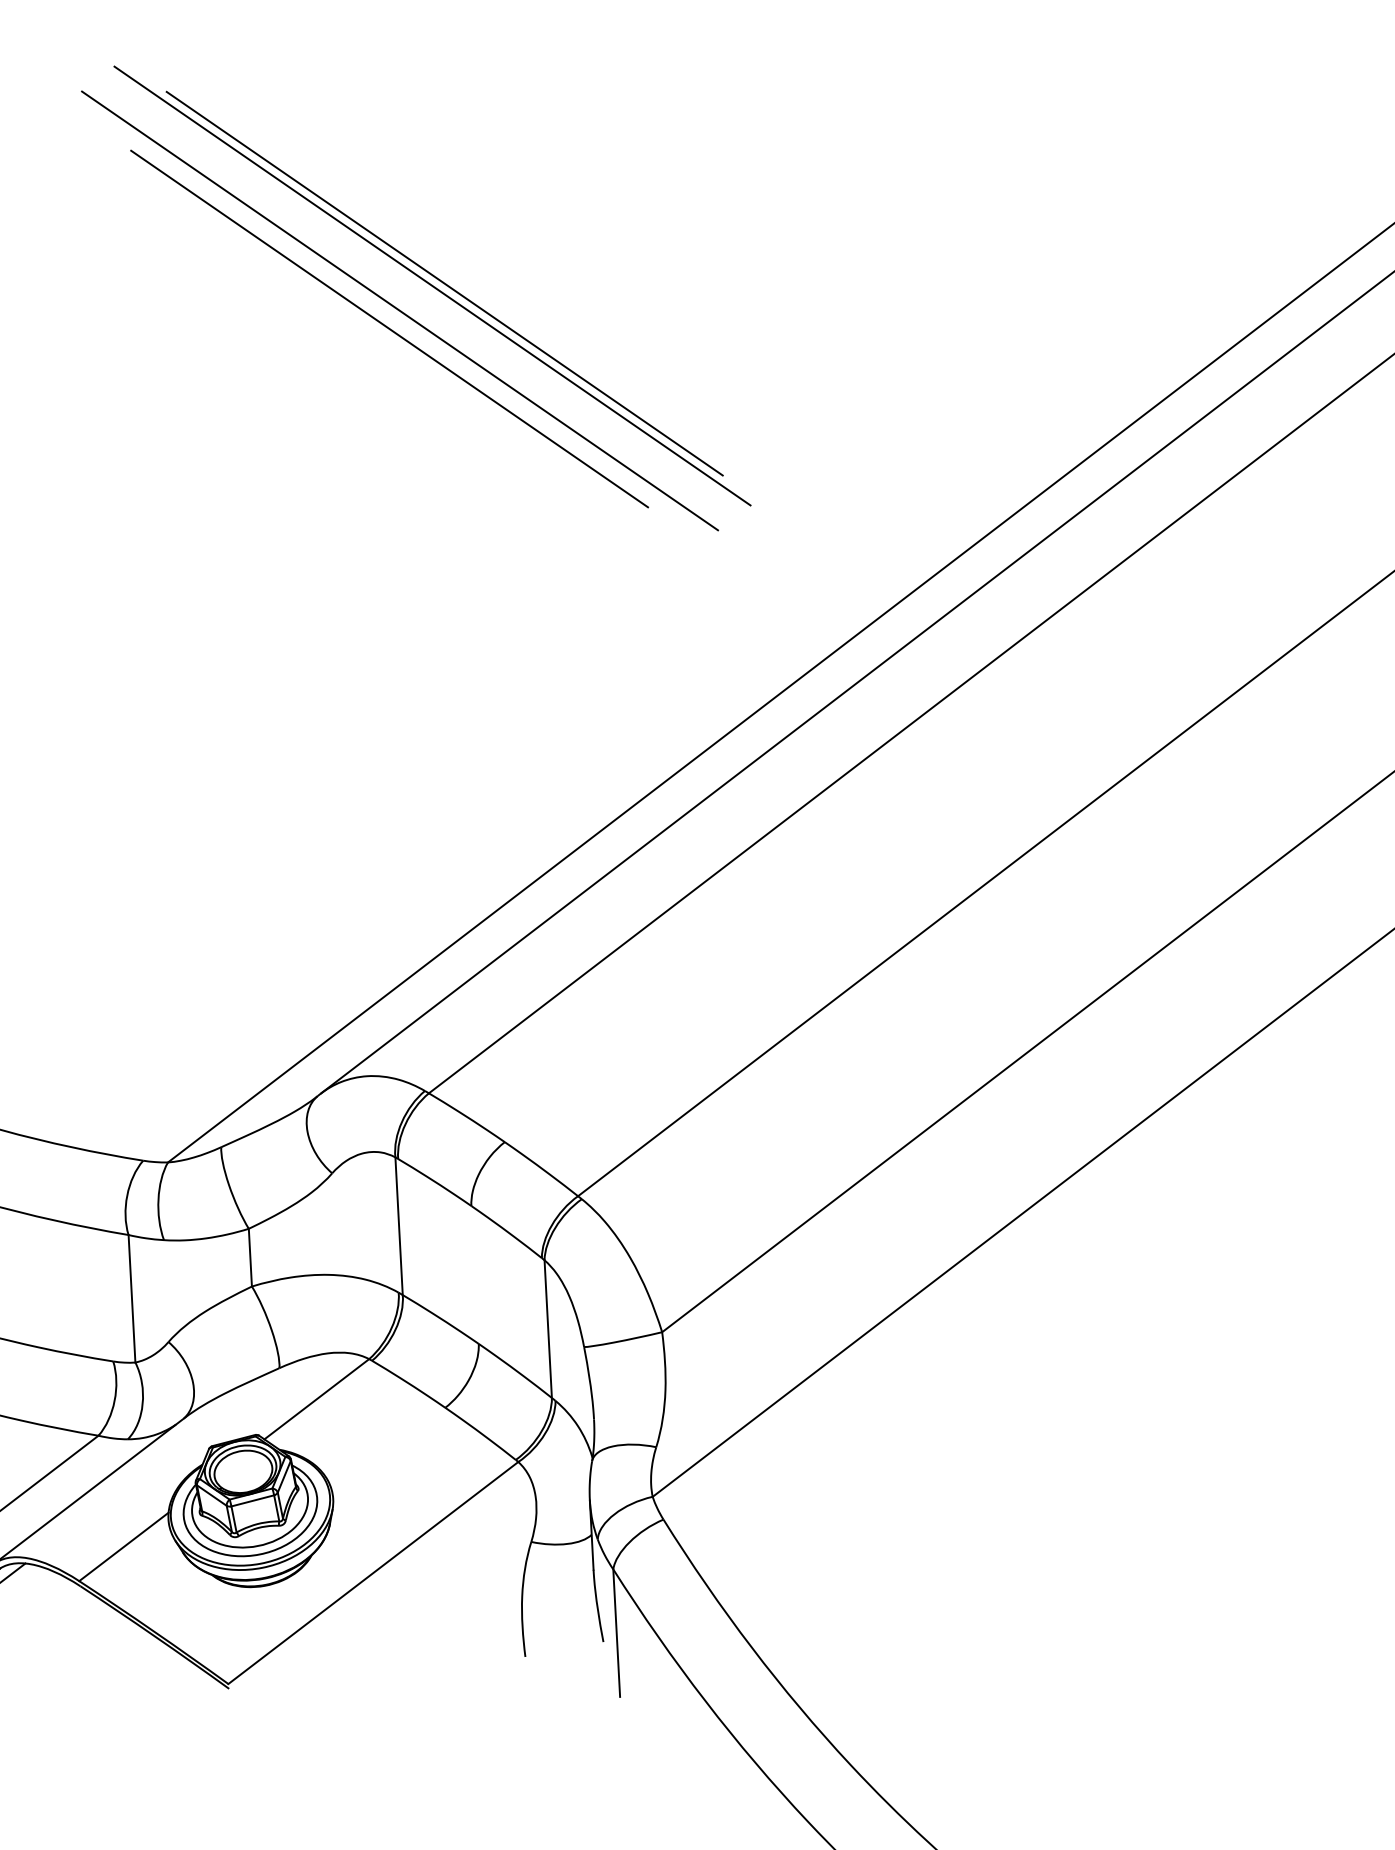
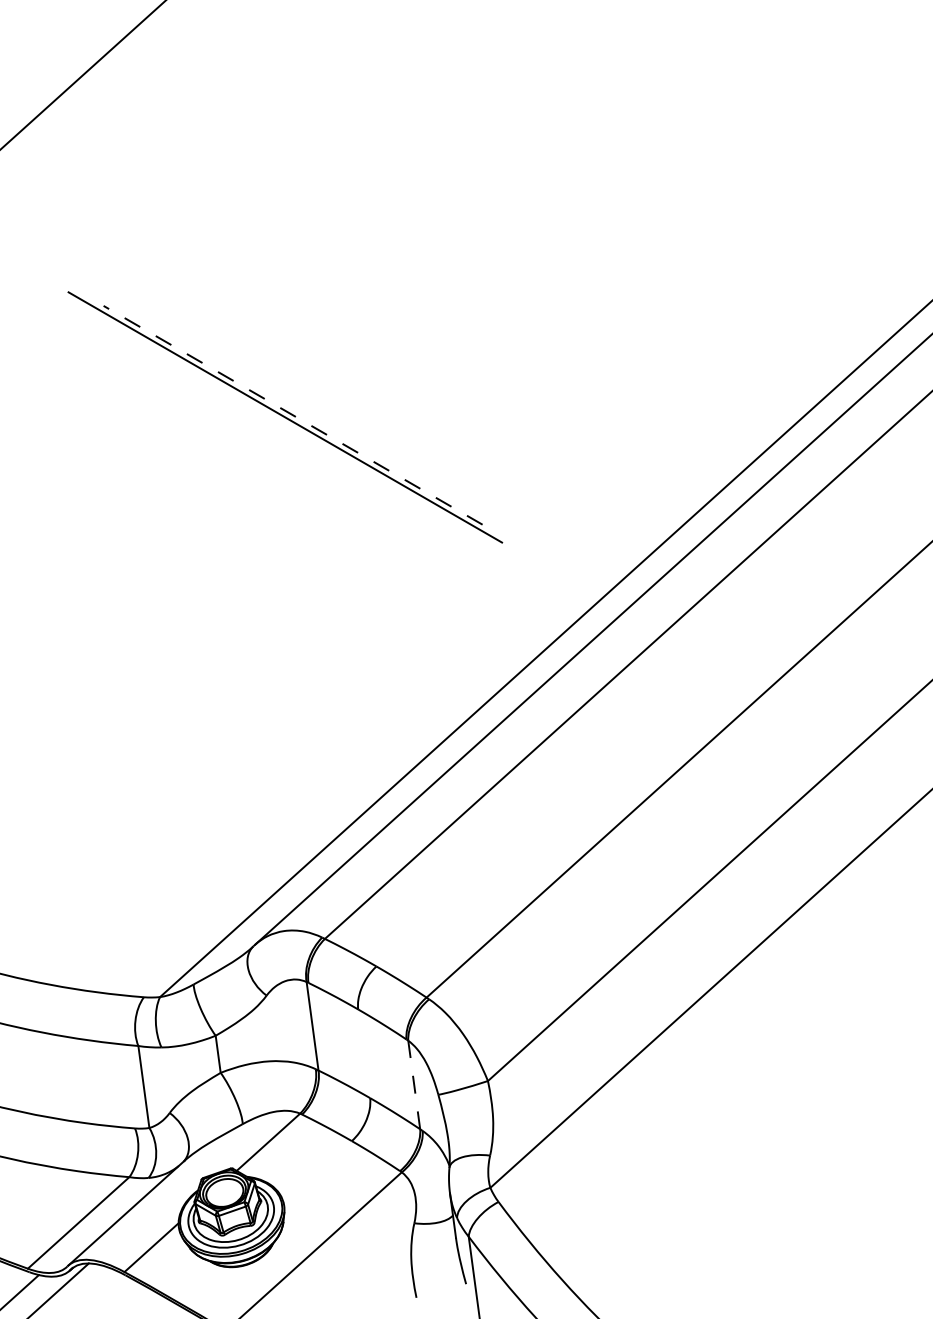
line: (445, 284) -> (293, 415), solid -> dashed
line: (399, 311) -> (265, 435), removed
line: (389, 329) -> (259, 447), removed
line: (548, 1328) -> (414, 1084), solid -> dashed

